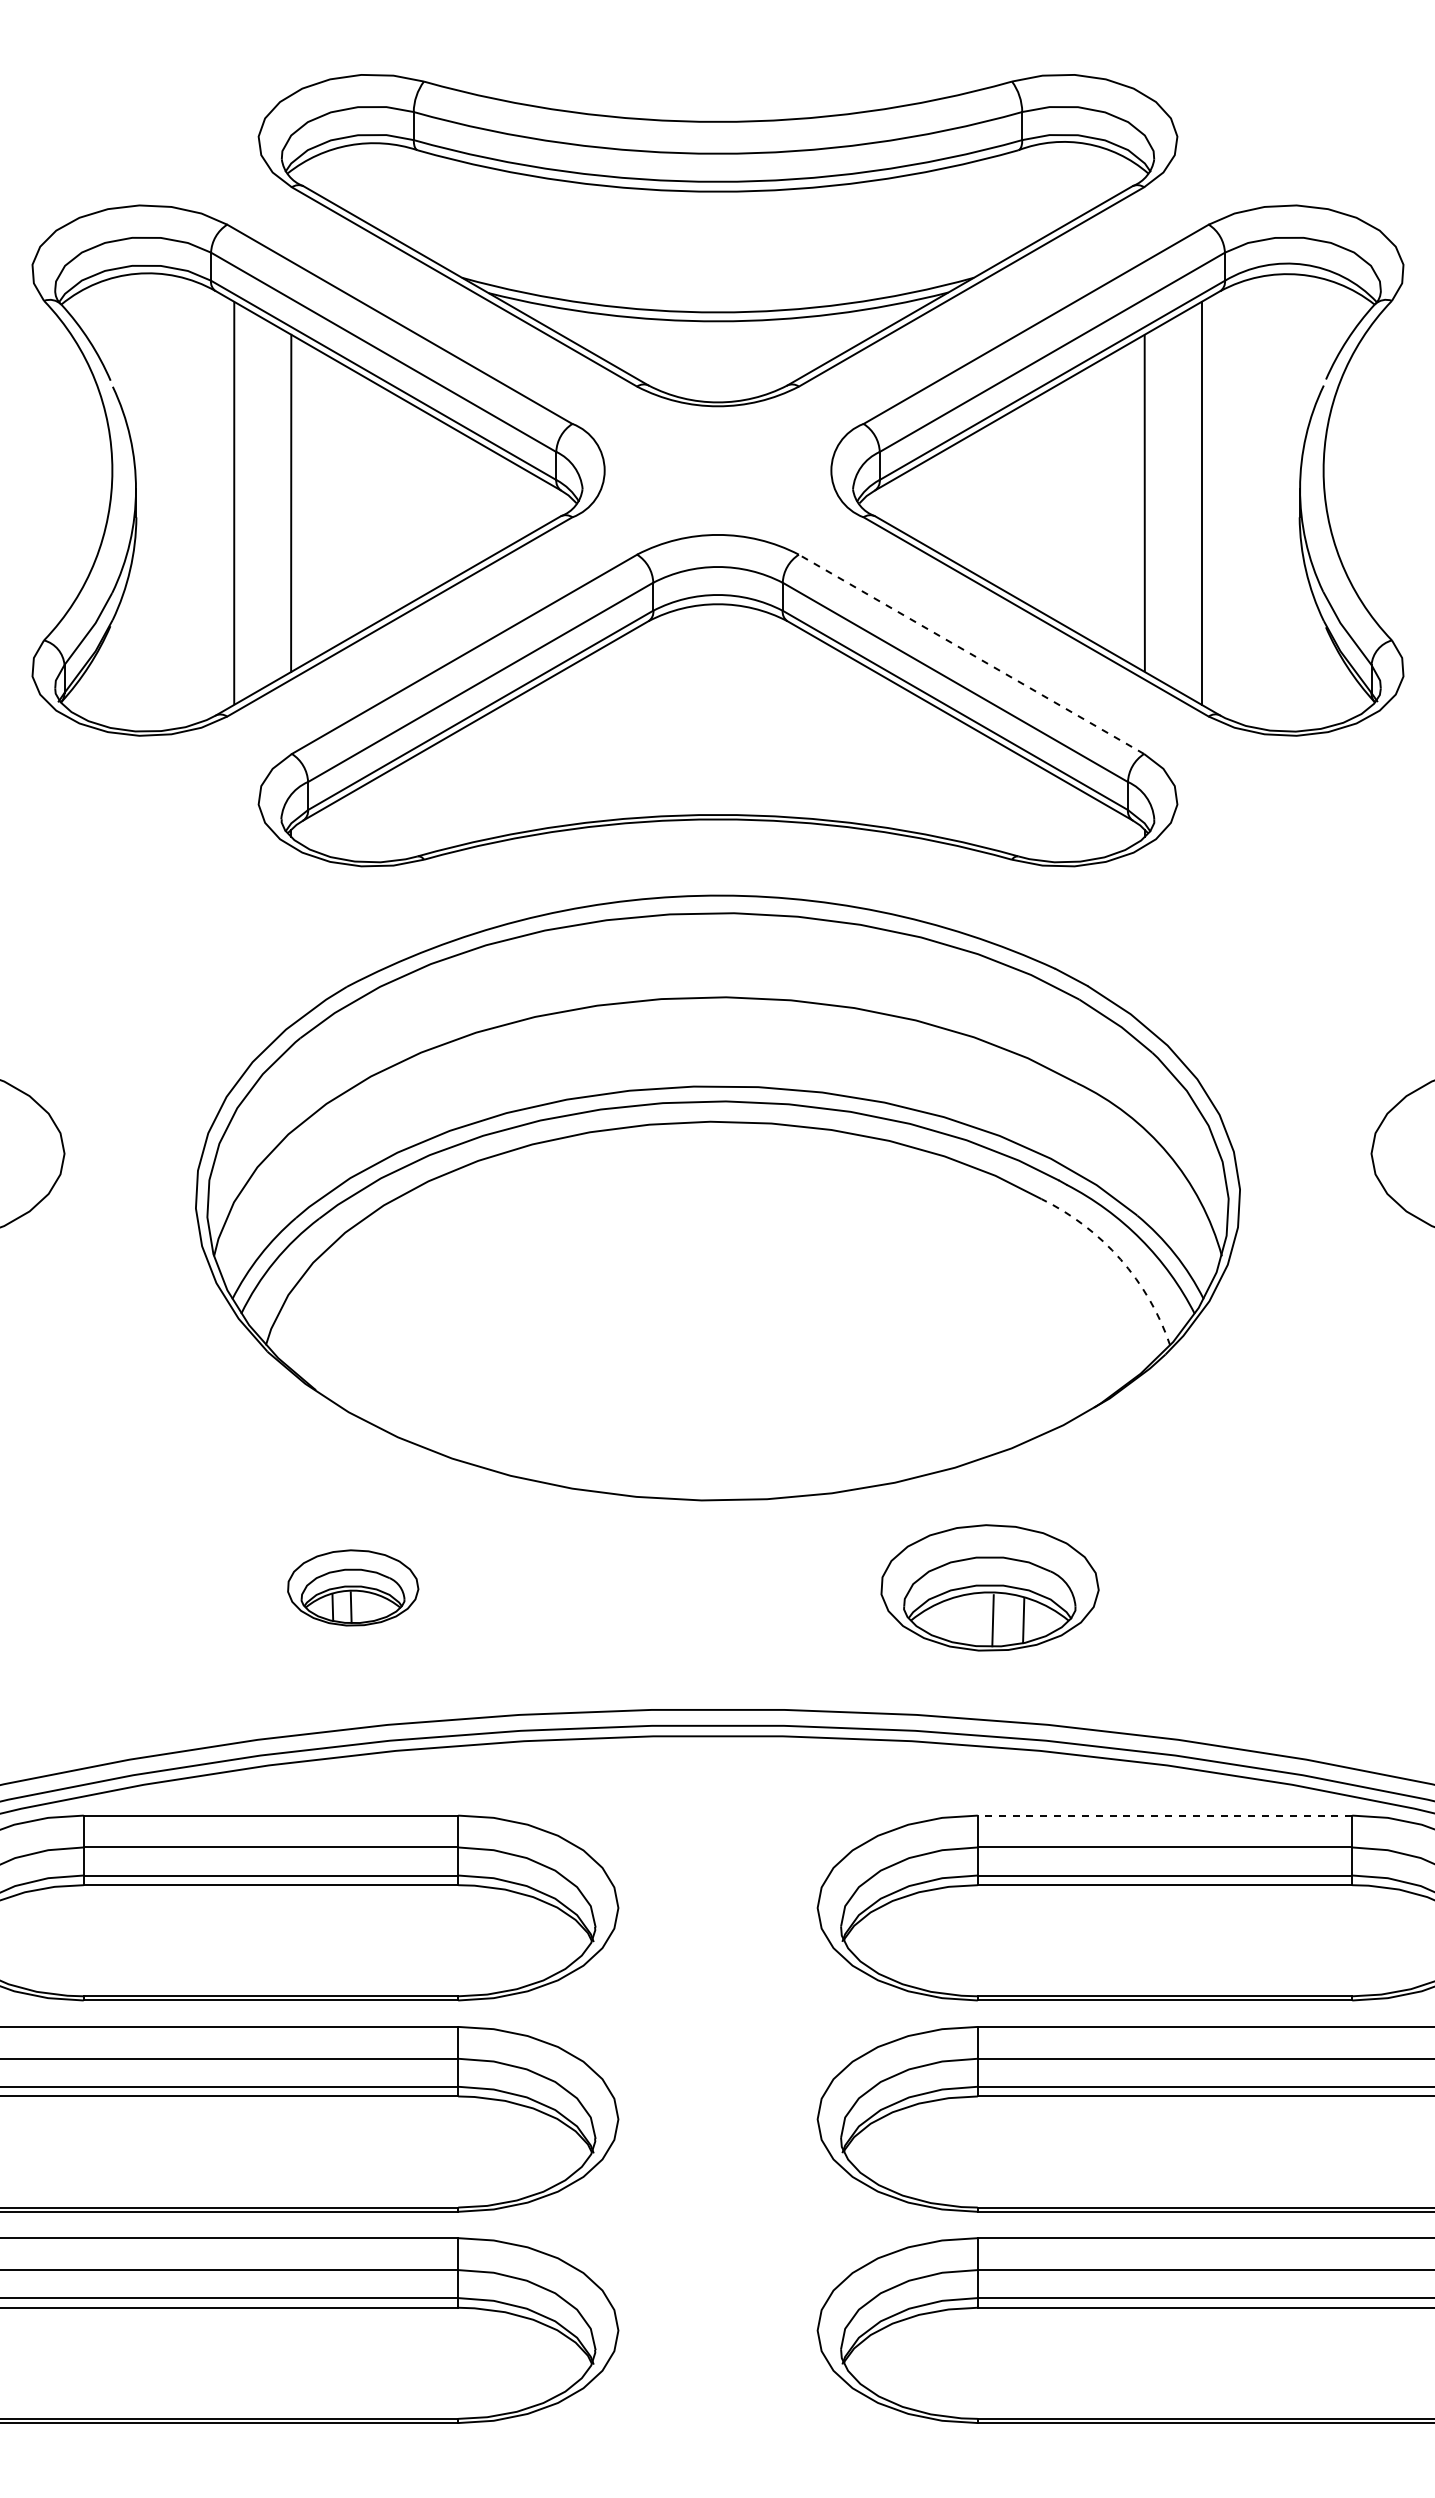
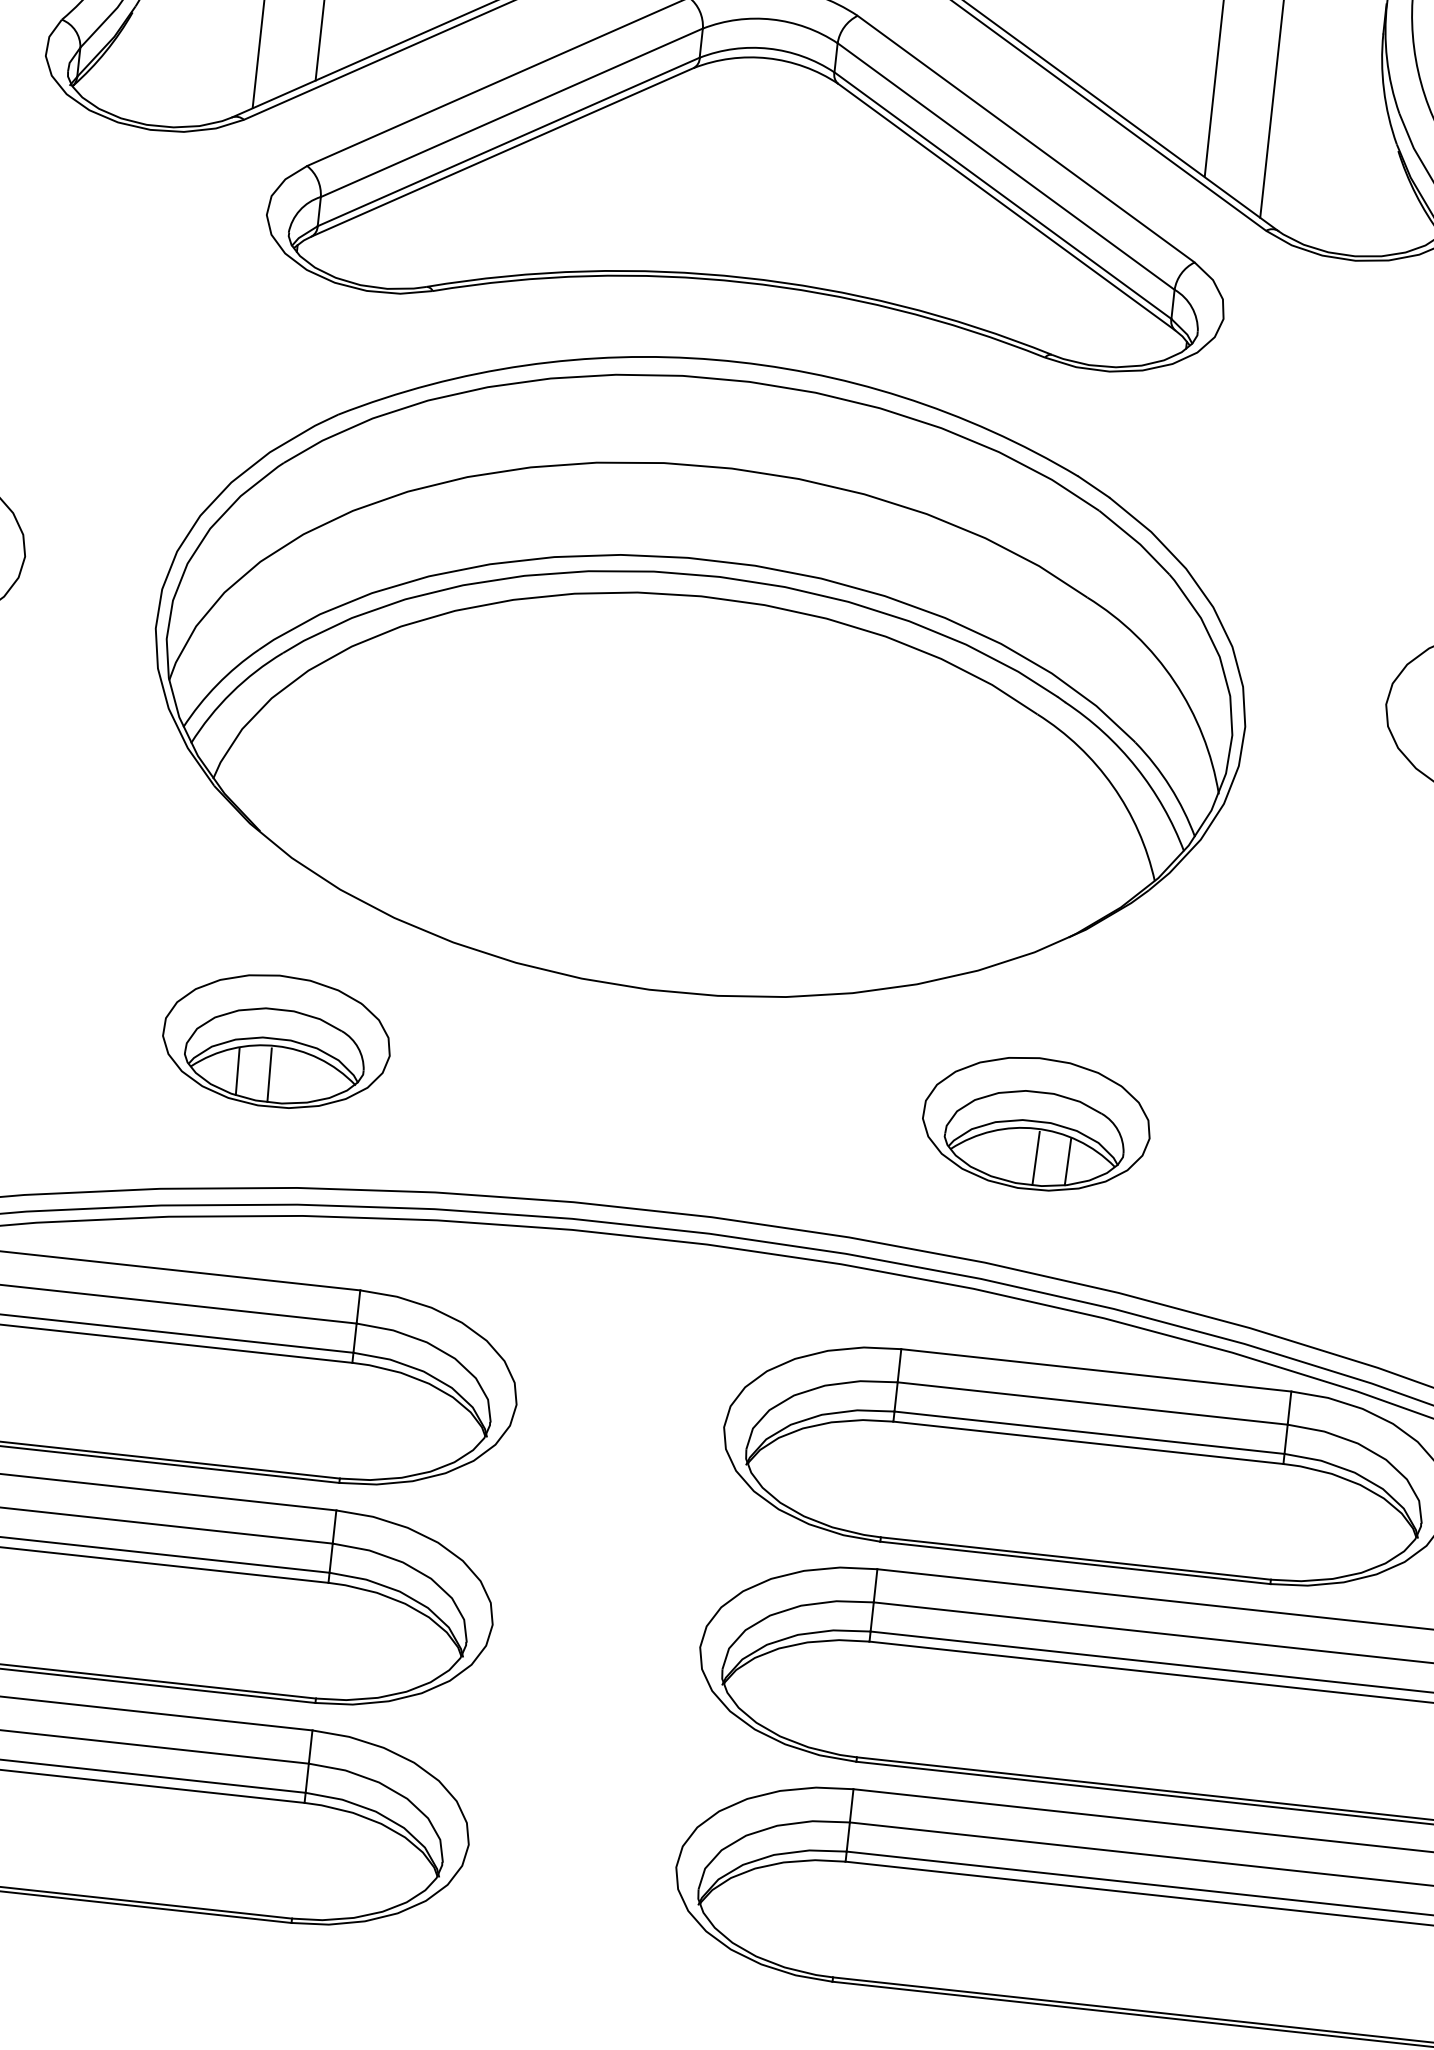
line: (971, 654) -> (1026, 139), dashed -> solid
arc: (1120, 1259) -> (1112, 786), dashed -> solid
part: (352, 1587) -> (275, 1040), size x1.67
part: (989, 1587) -> (1036, 1123), moved
line: (1164, 1815) -> (1095, 1370), dashed -> solid

